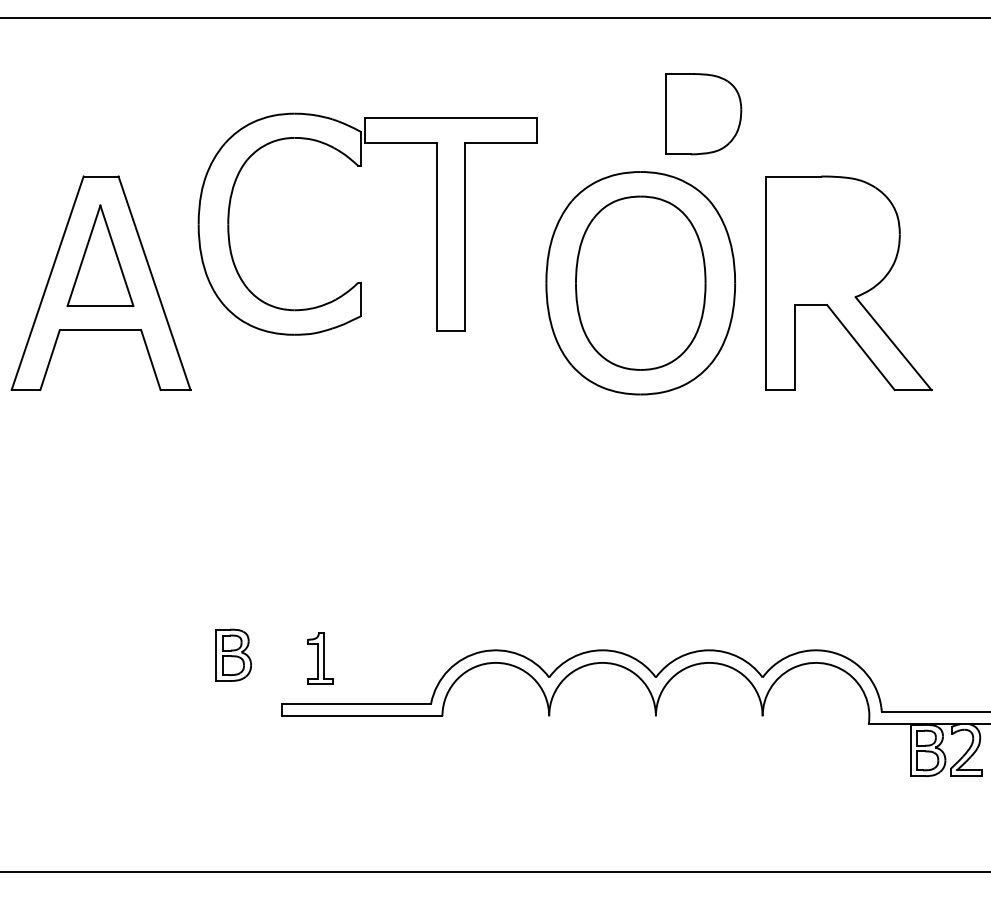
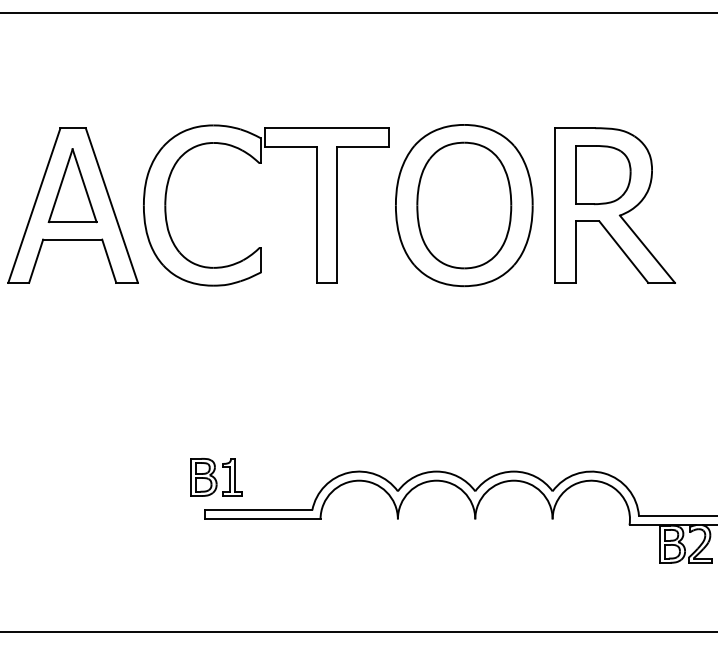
part: (703, 114) -> (603, 175), moved
part: (361, 166) -> (261, 163), moved
part: (233, 654) -> (203, 476), moved

